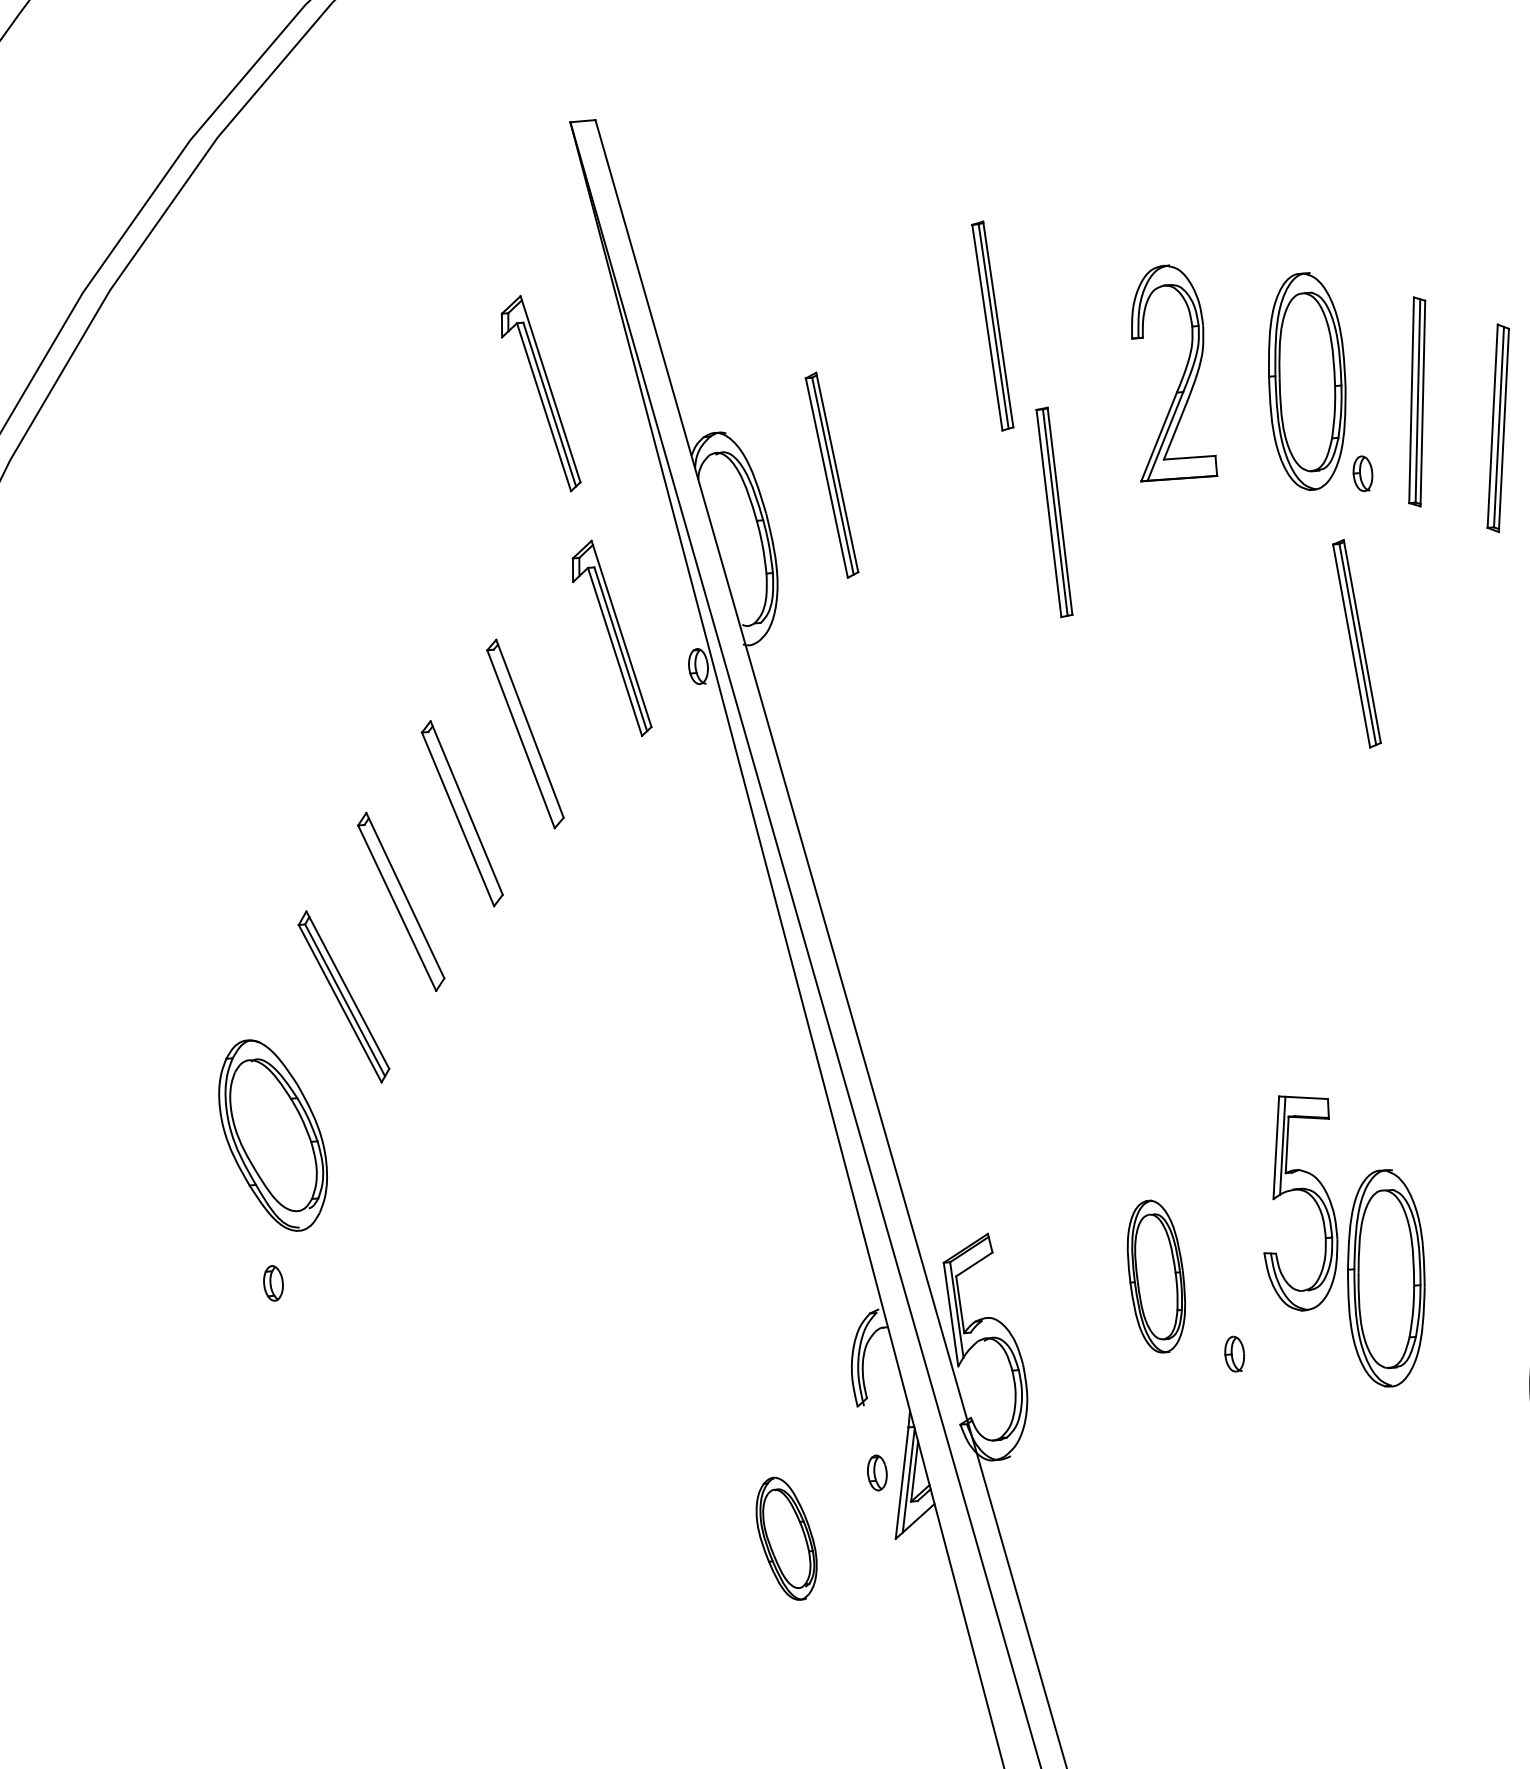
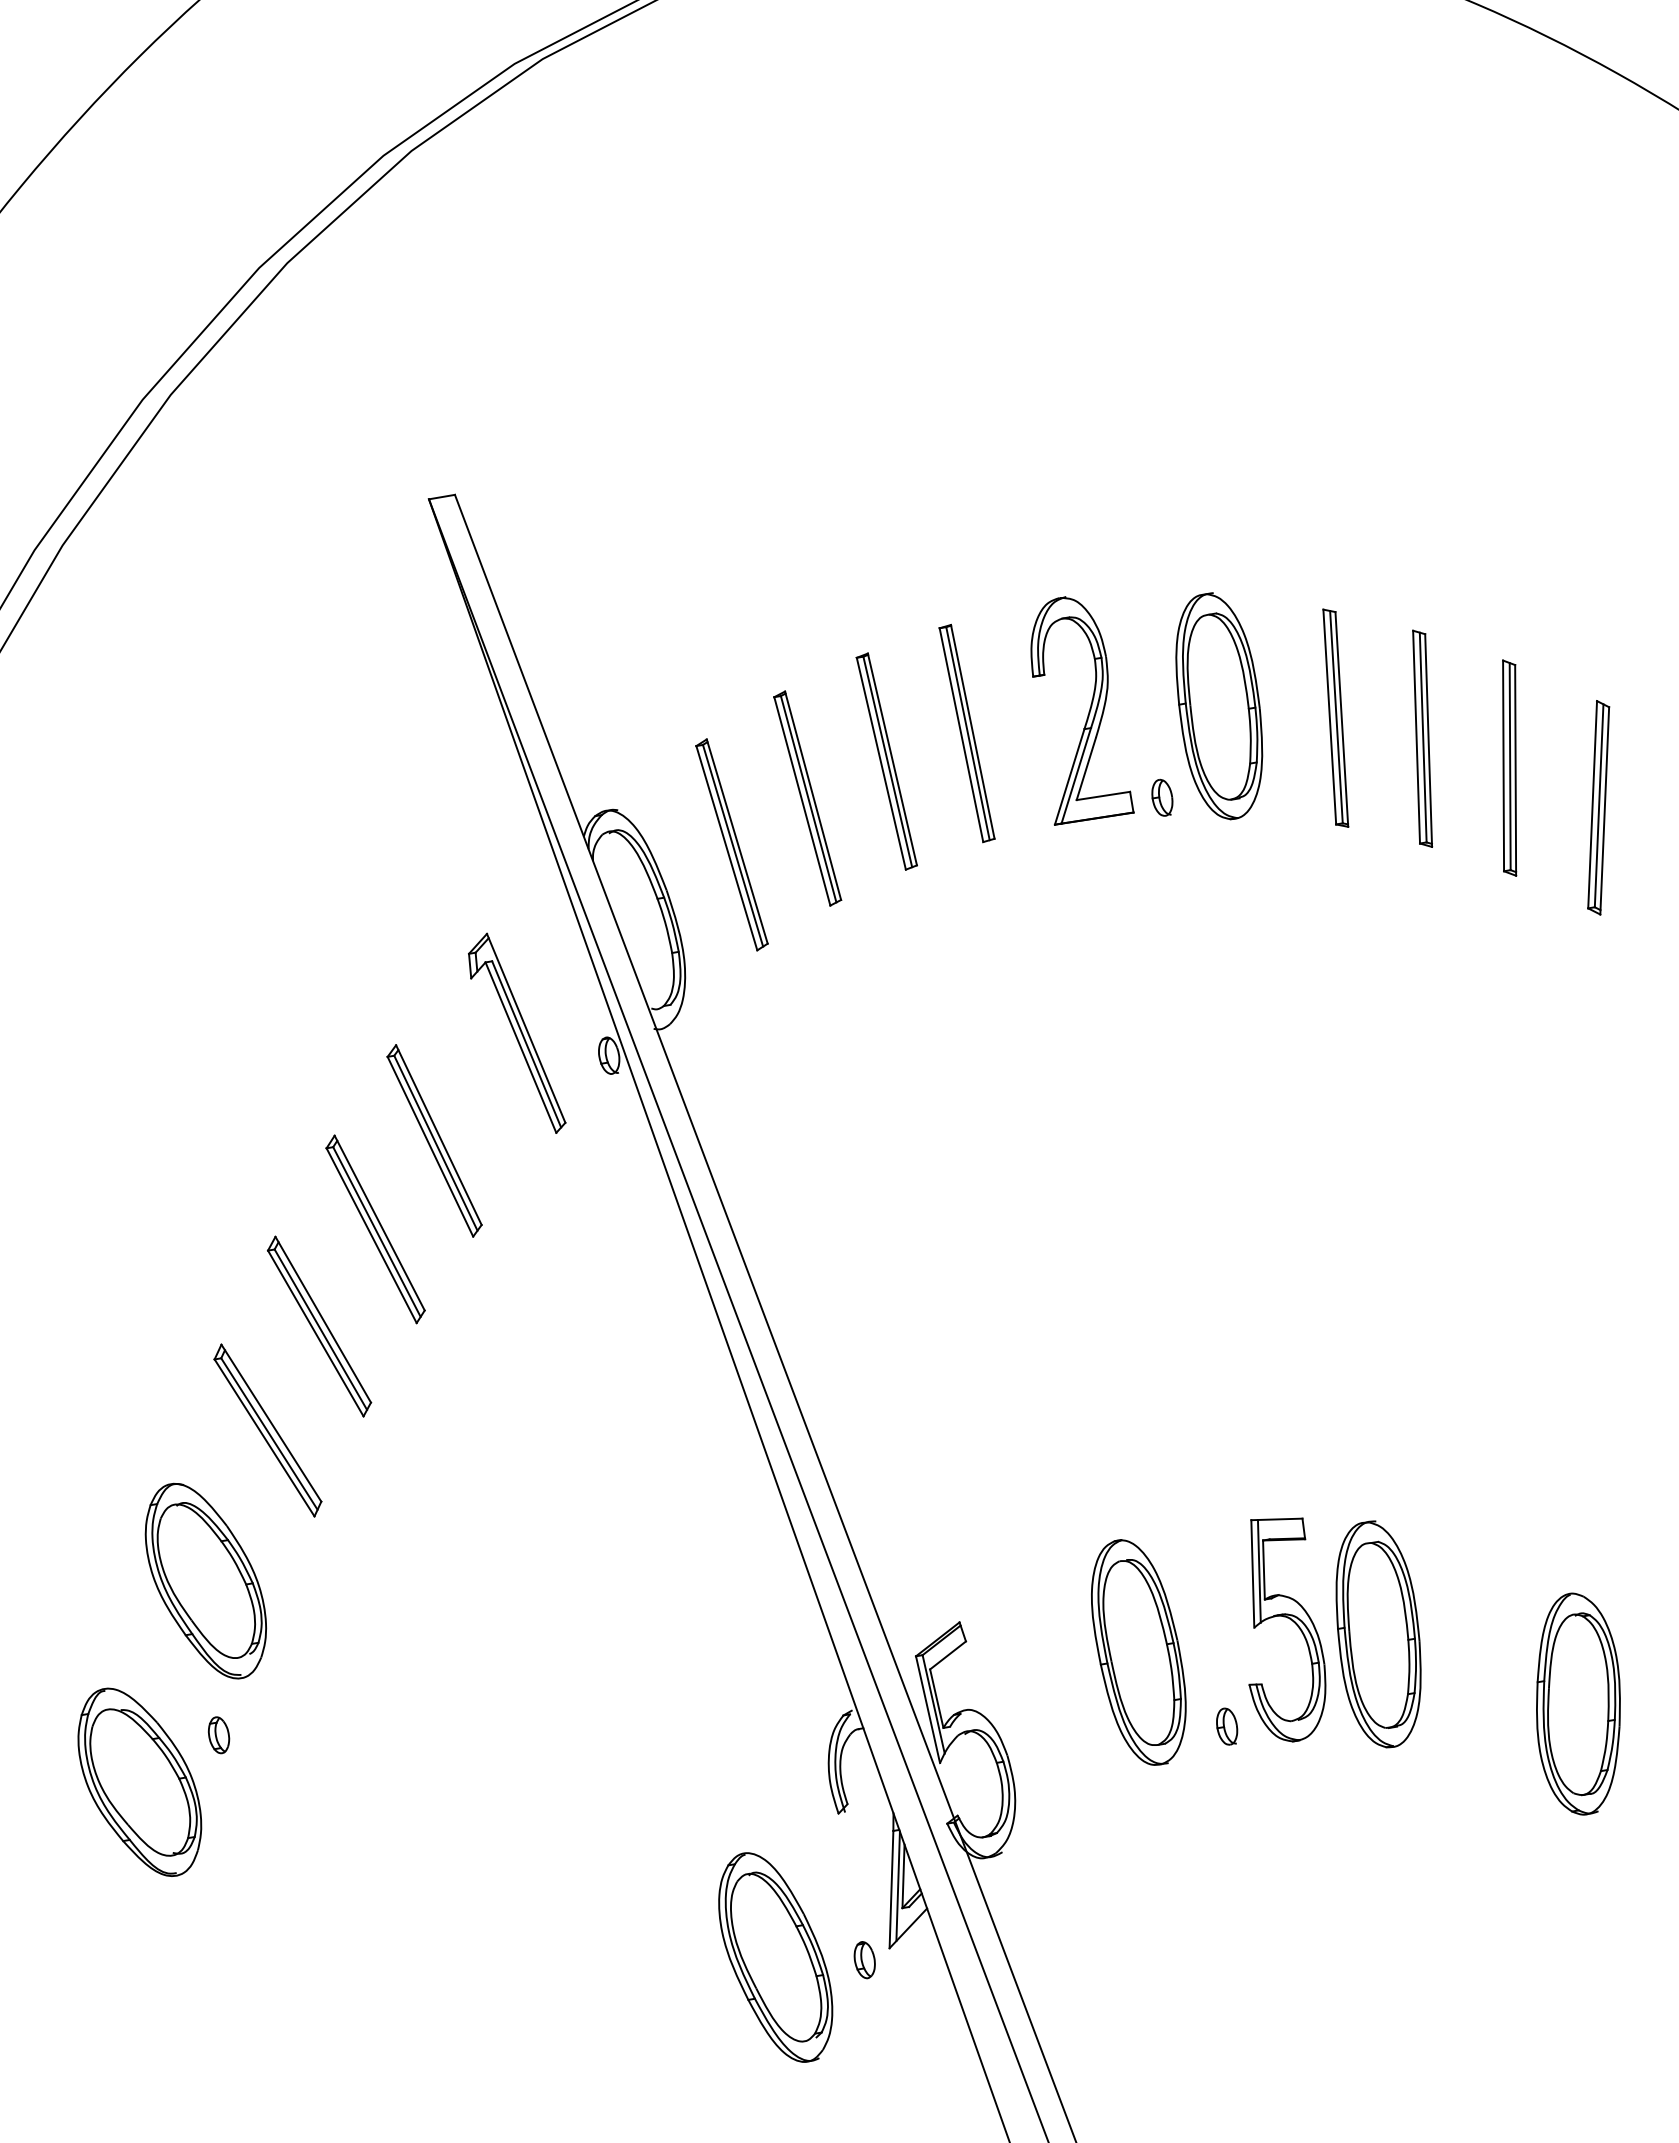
part: (992, 325) -> (886, 761), moved
part: (541, 392) -> (422, 783), removed
part: (1363, 473) -> (1162, 797), moved
part: (1053, 512) -> (966, 733), moved
part: (1356, 643) -> (807, 798), moved
line: (526, 735) -> (435, 1142), added
line: (463, 815) -> (376, 1231), added
line: (401, 904) -> (320, 1329), added
part: (1311, 1197) -> (1293, 1622), moved
part: (1156, 1276) -> (1138, 1652), size x1.43
part: (194, 1321) -> (139, 1781), added
part: (877, 1473) -> (864, 1960), moved
part: (786, 1538) -> (775, 1957), size x1.67

